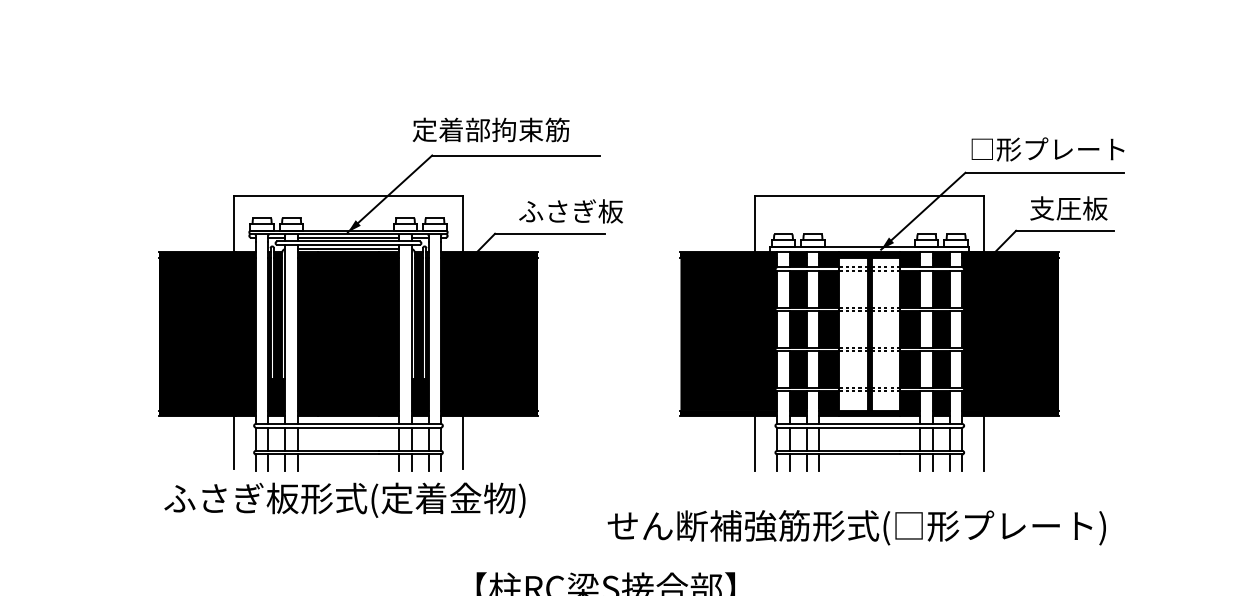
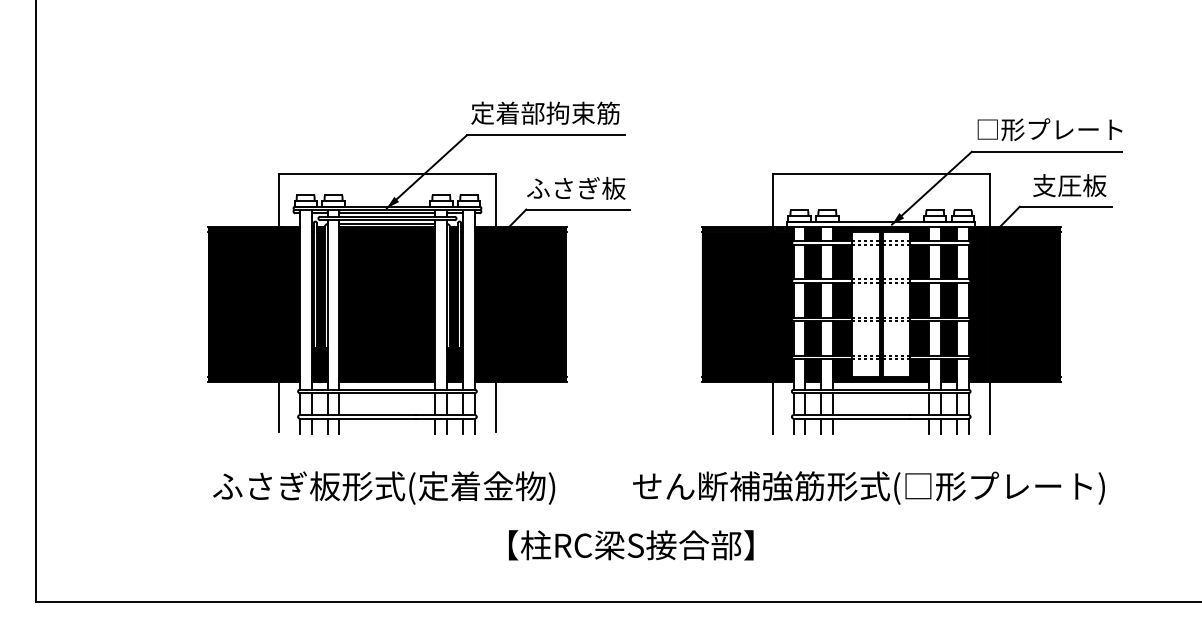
text: (491, 129) -> (545, 112), moved
text: (571, 210) -> (576, 187), moved
text: (345, 499) -> (384, 487), moved

